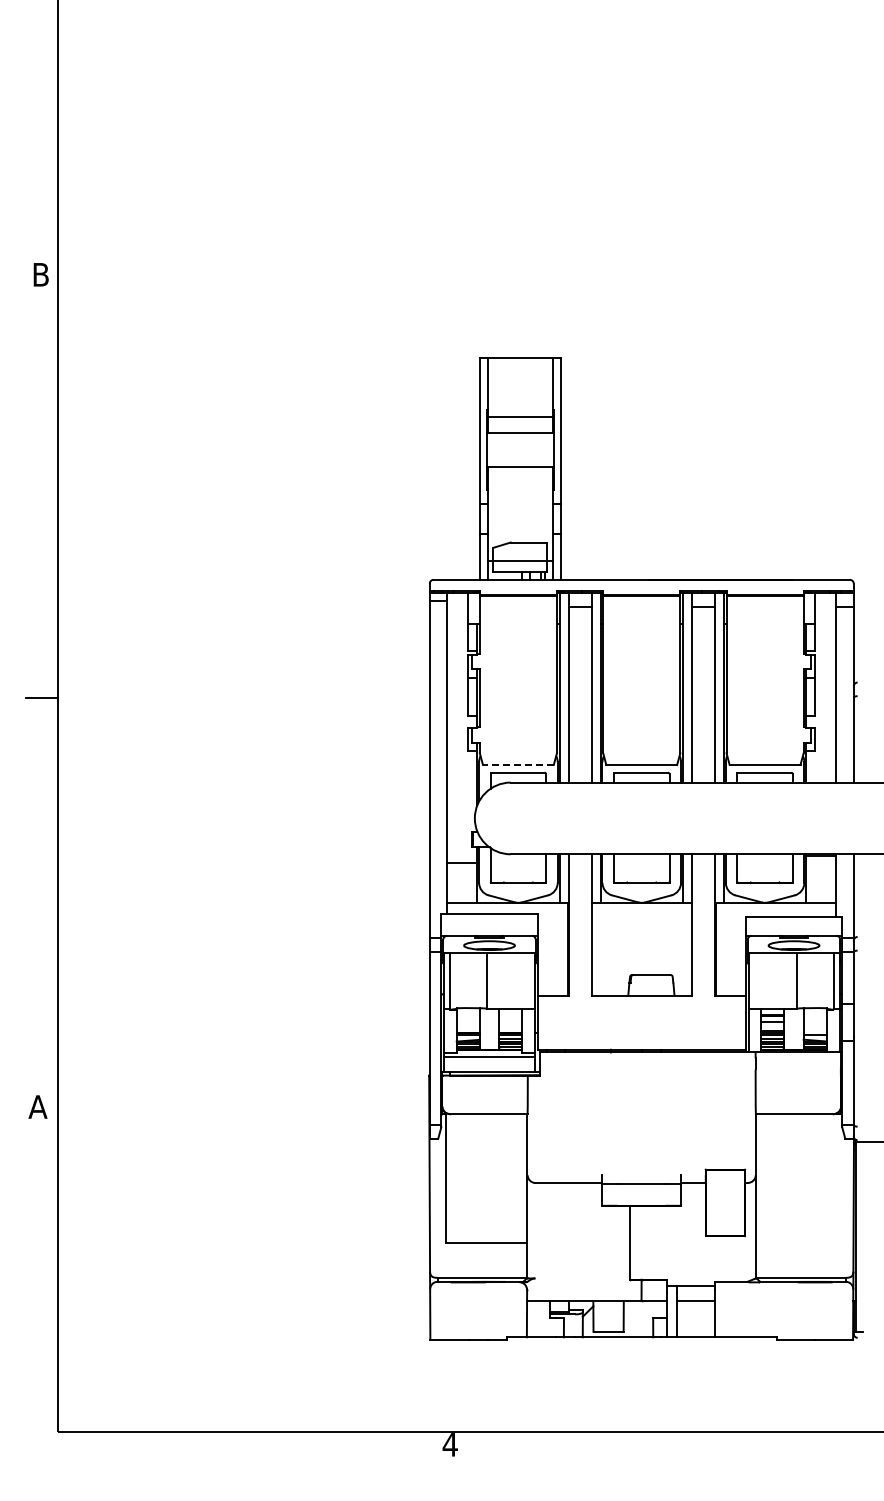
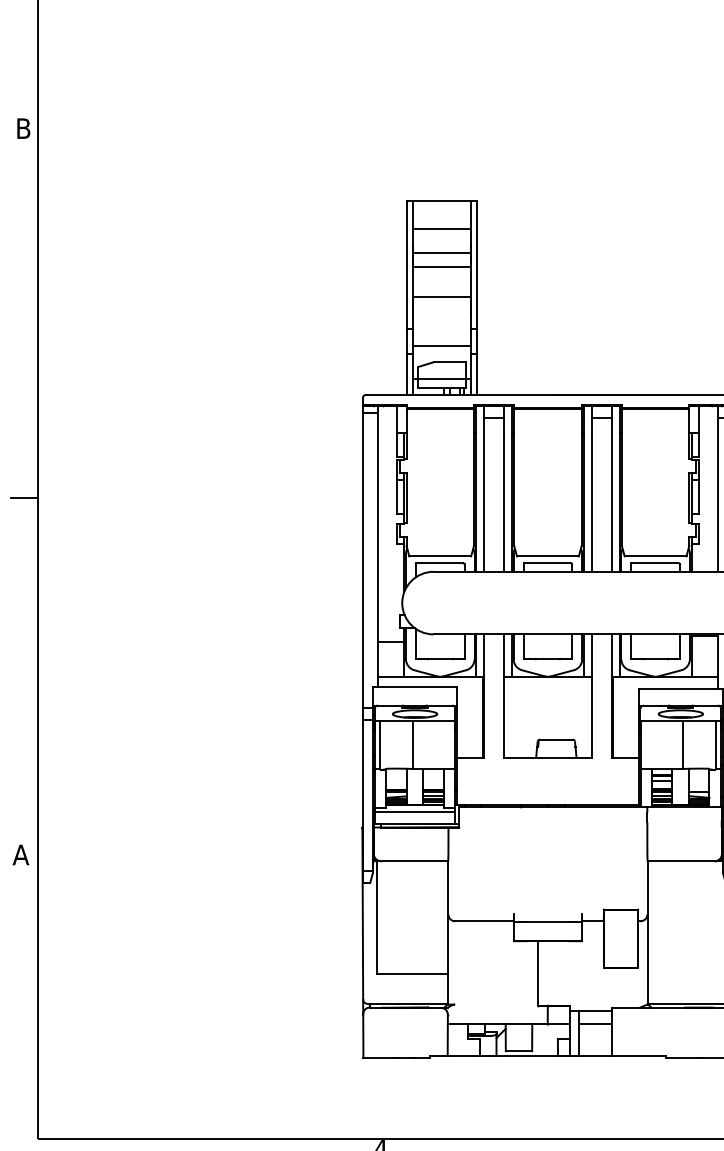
line: (520, 390) -> (442, 229), added
line: (520, 524) -> (442, 346), added
line: (517, 764) -> (439, 556), dashed -> solid

